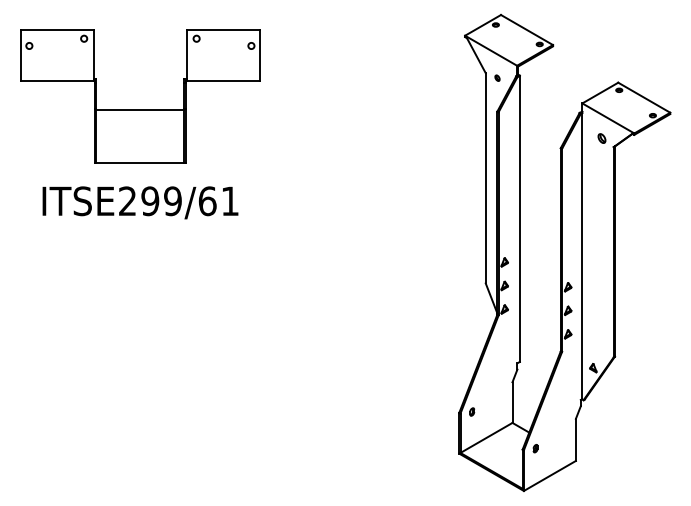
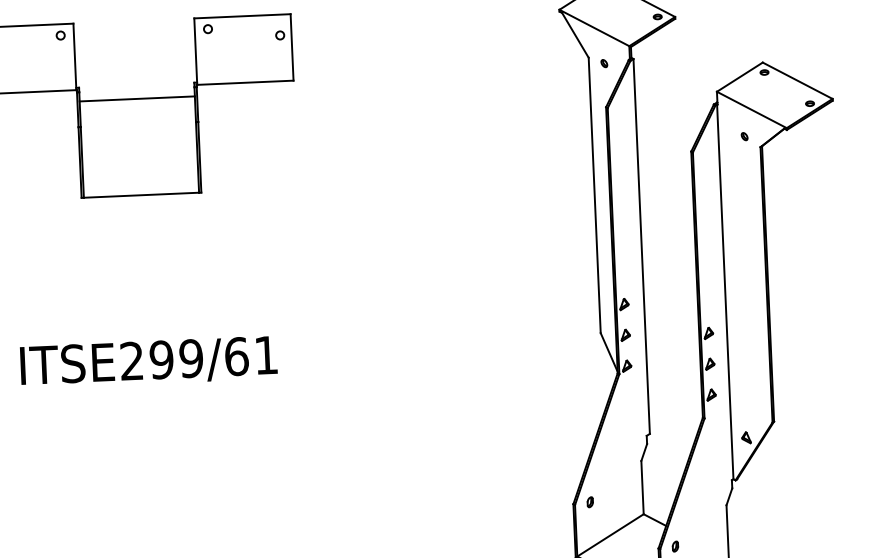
line: (140, 109) -> (137, 98), moved
part: (601, 138) -> (744, 136), size x0.62
text: (140, 202) -> (148, 362), moved

